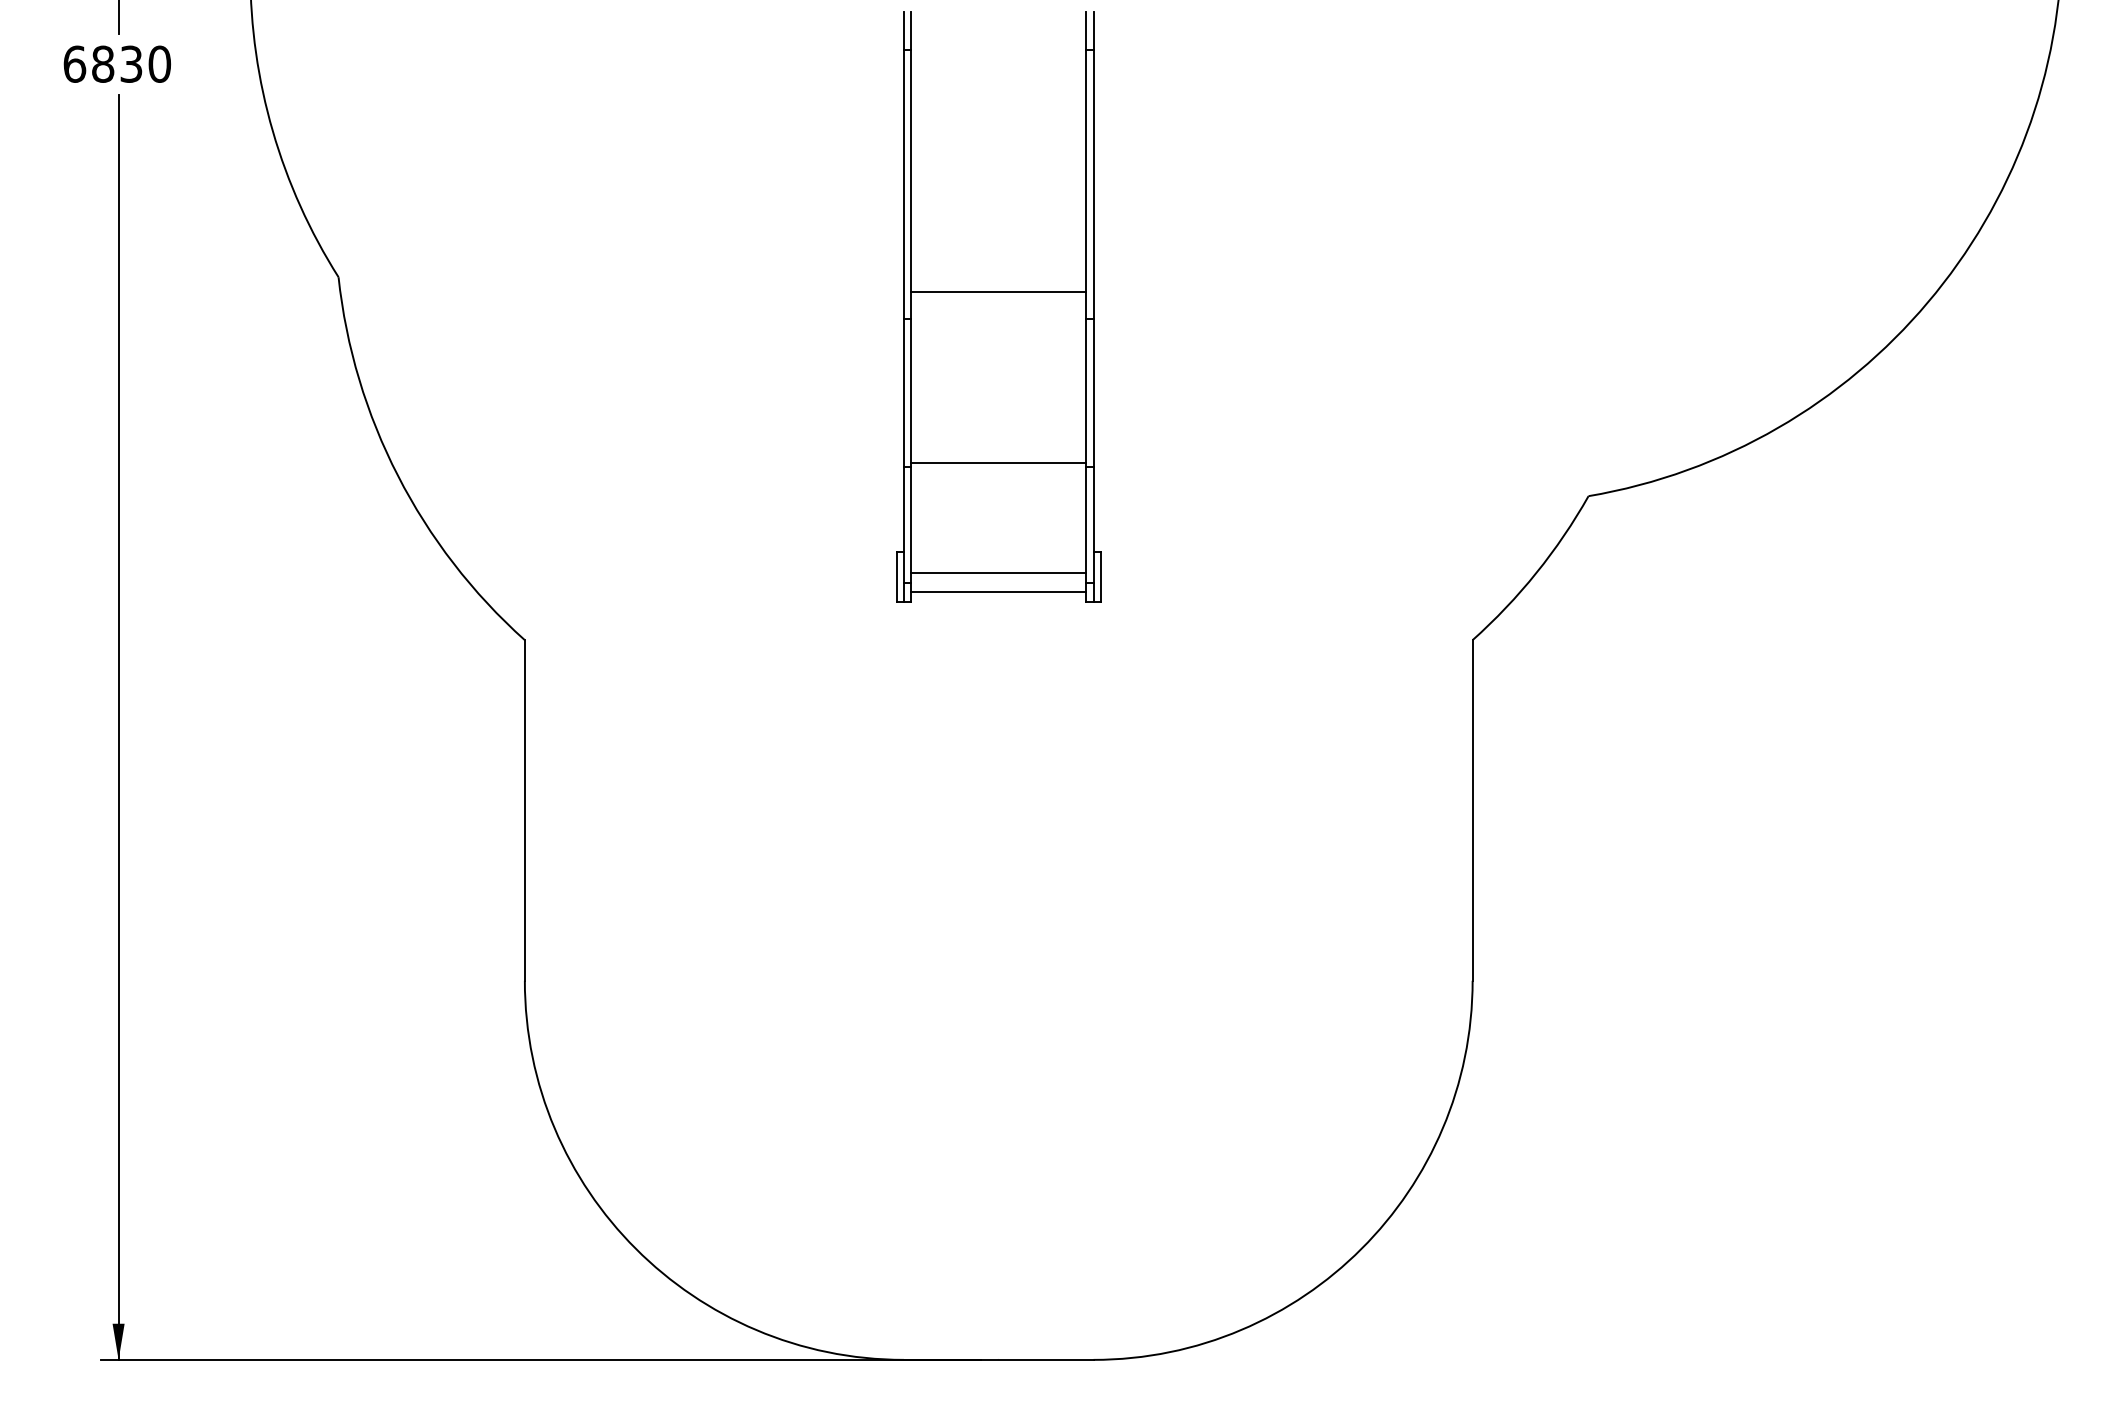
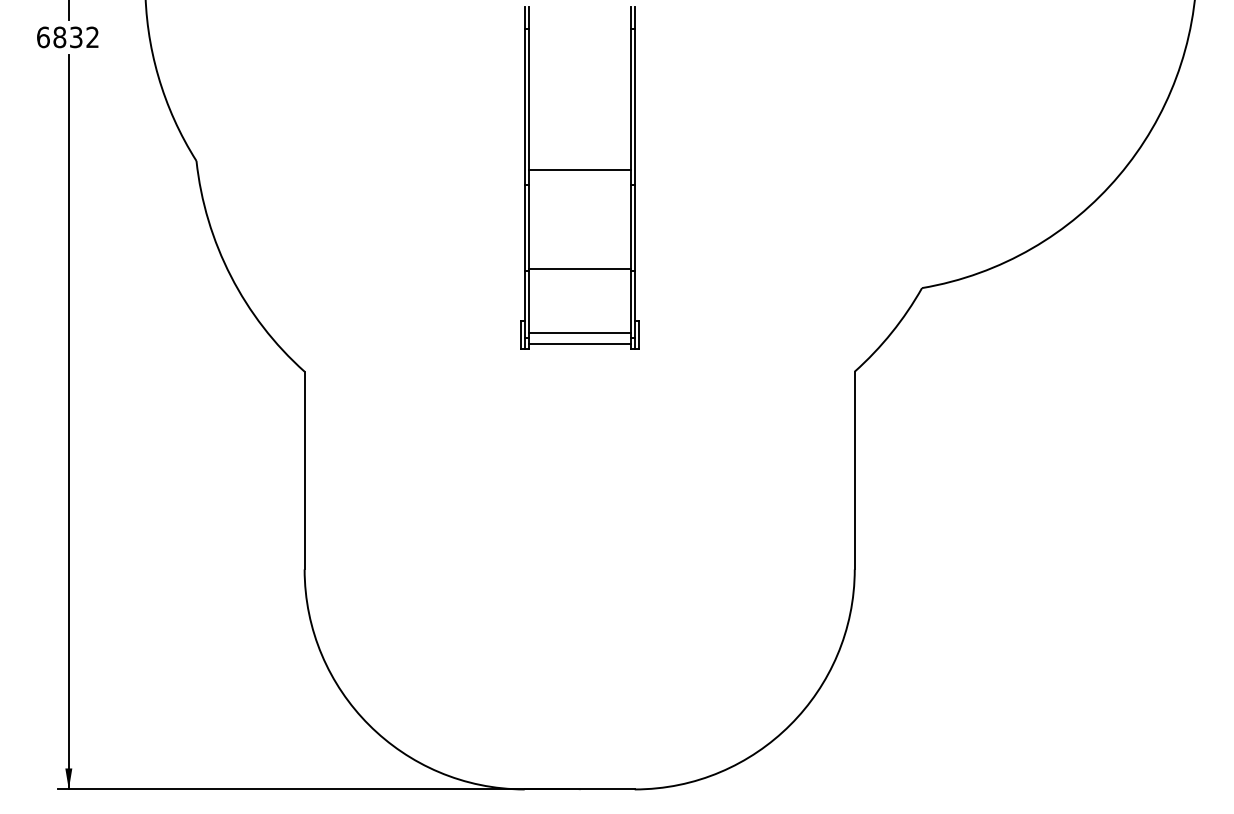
text: (159, 64) -> (92, 37), 6830 -> 6832

